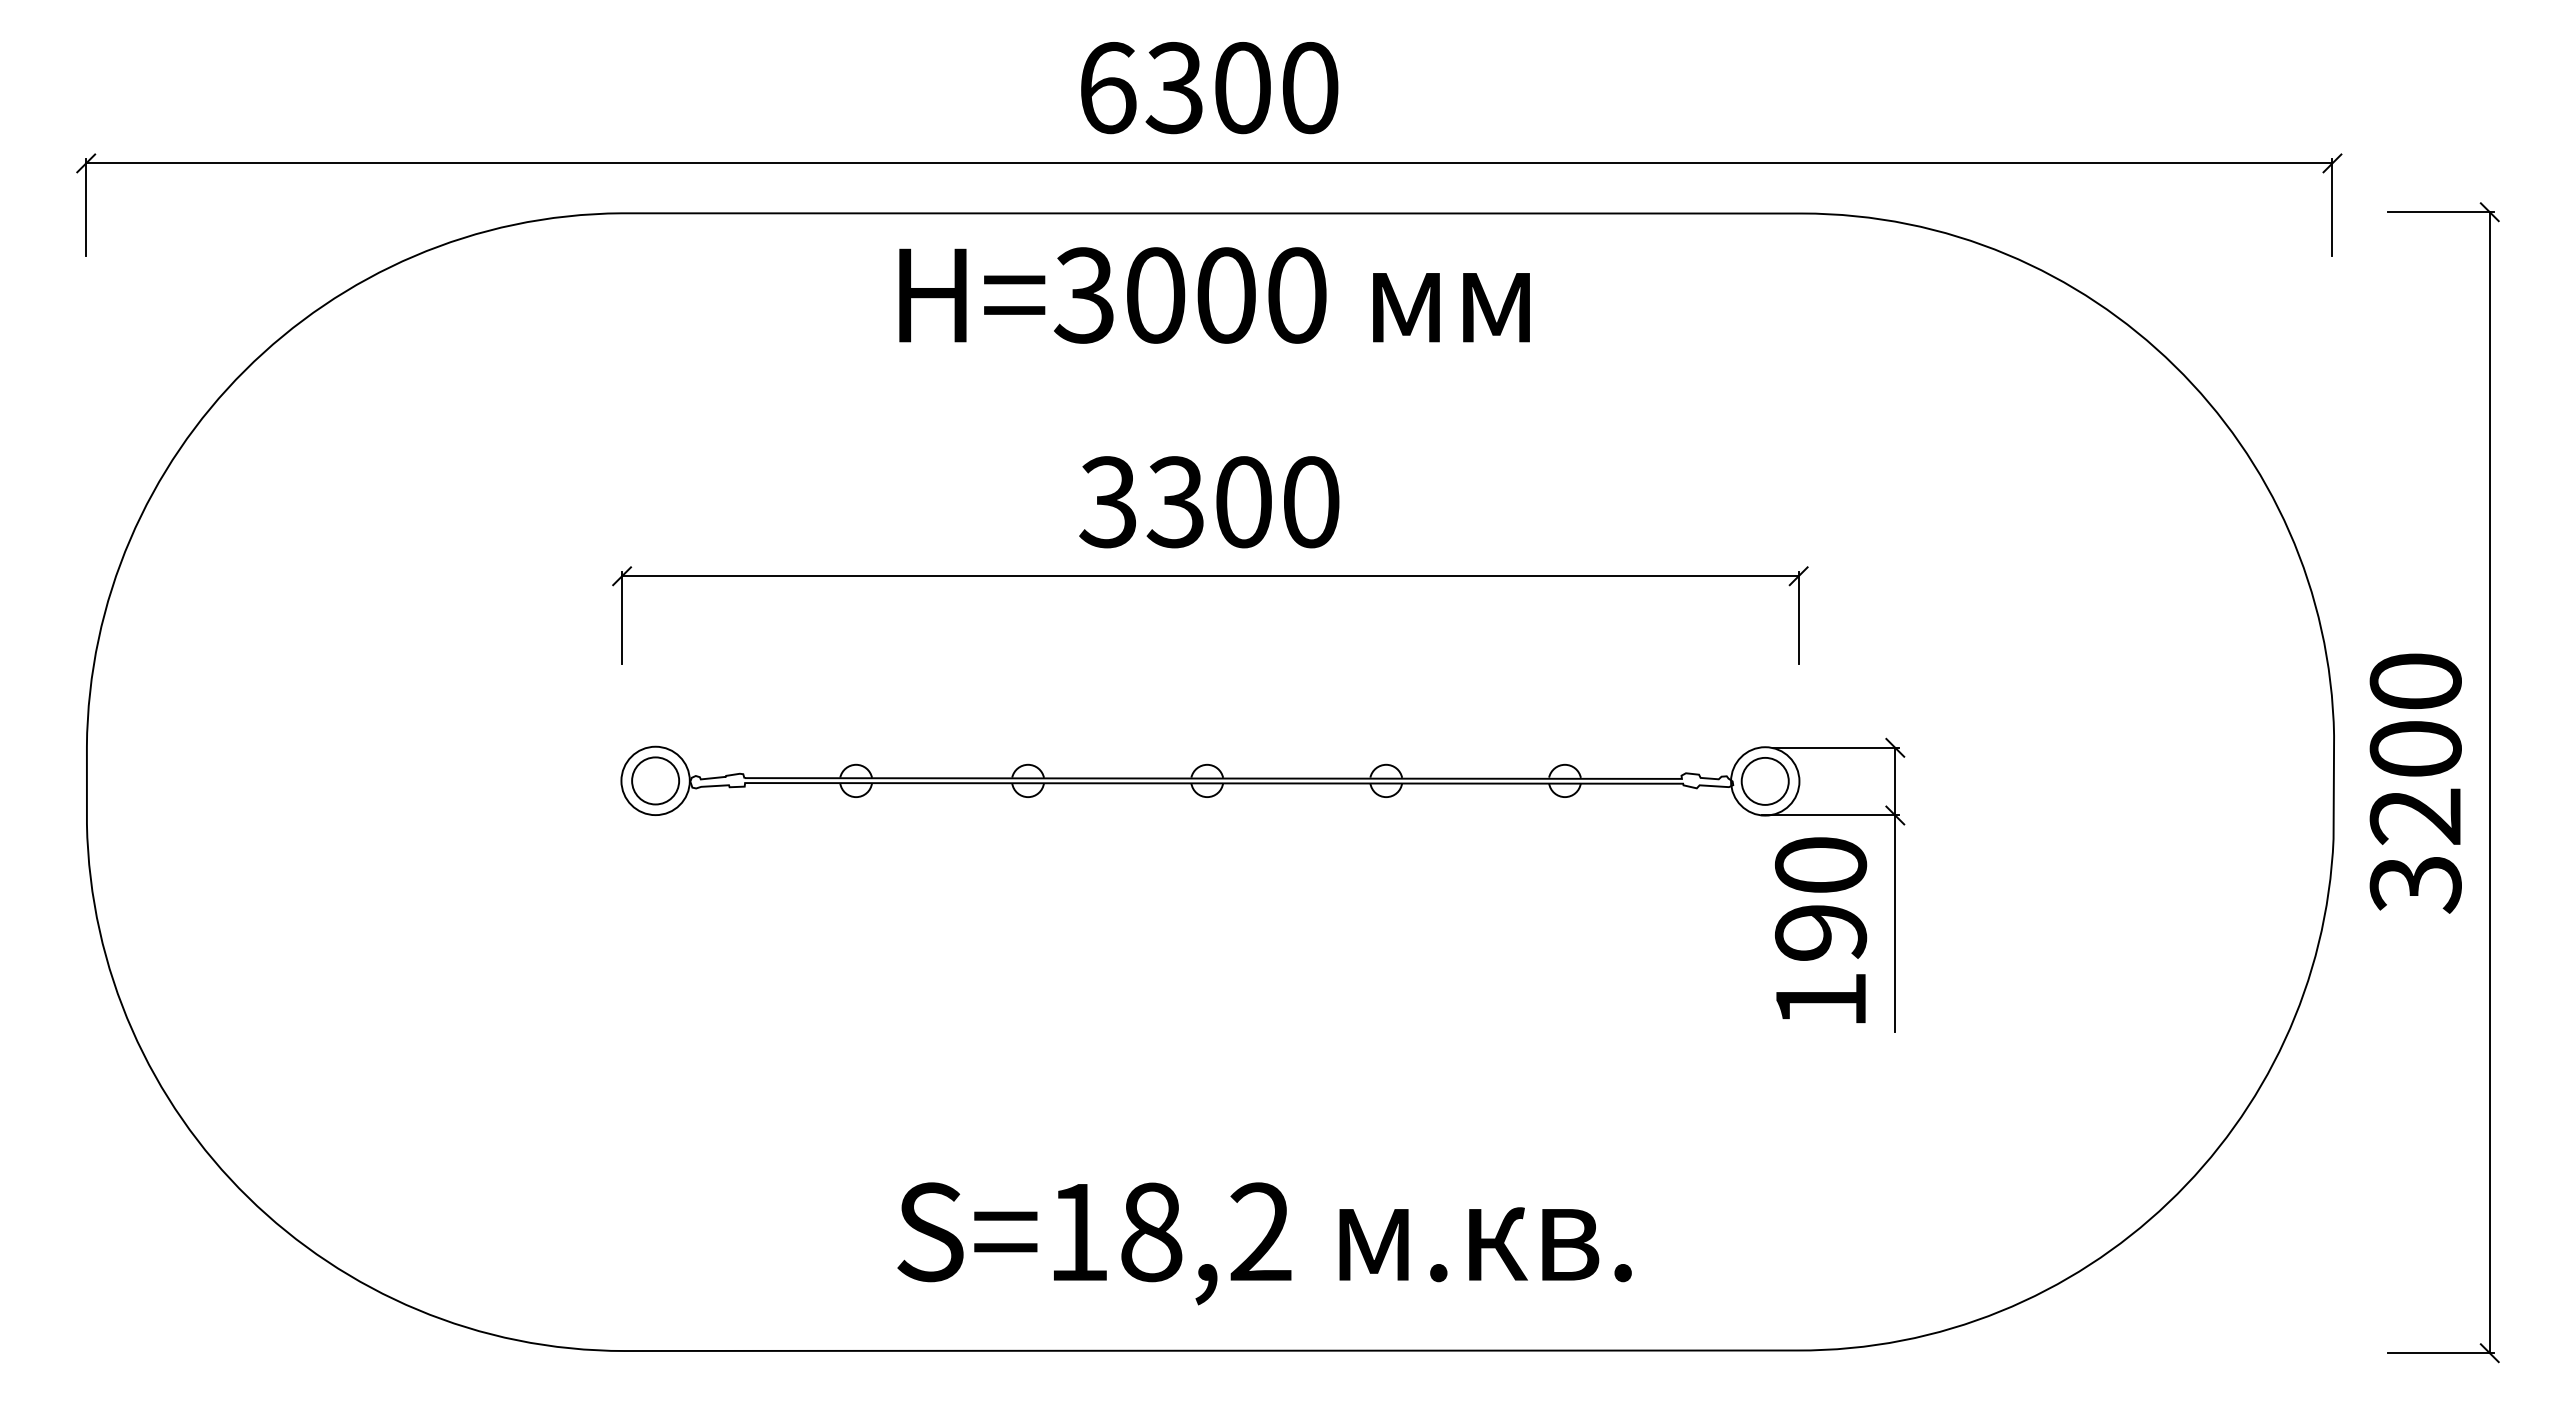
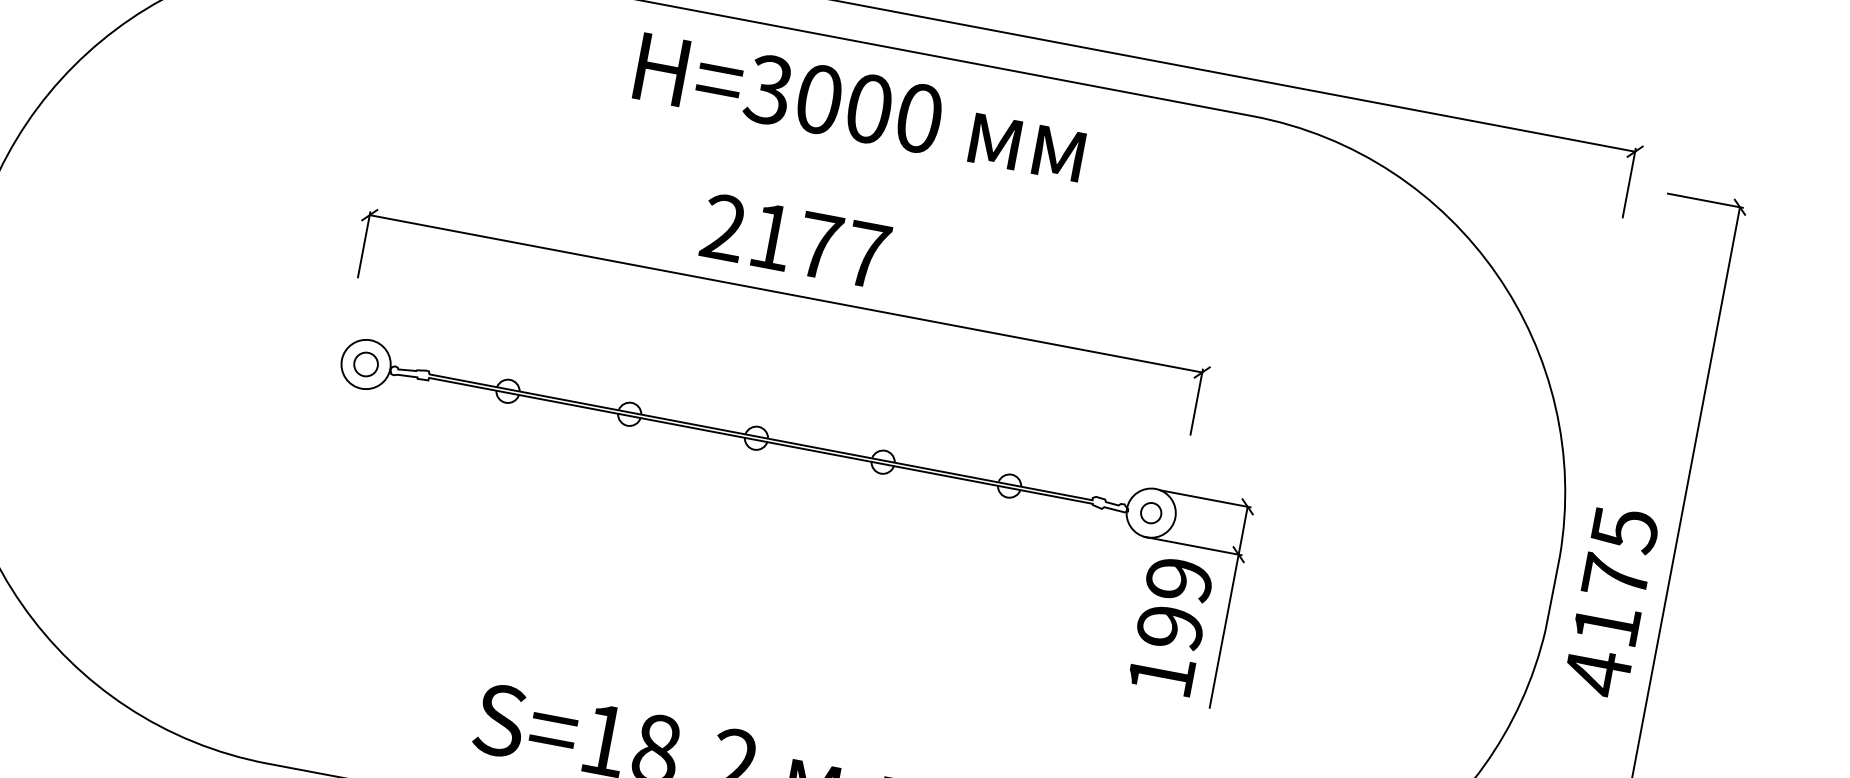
text: (1214, 295) -> (860, 107), moved
text: (1209, 502) -> (795, 241), 3300 -> 2177
circle: (655, 780) -> (366, 364), size x0.7
circle: (1764, 780) -> (1150, 512), size x0.6
text: (2415, 784) -> (1610, 602), 3200 -> 4175
text: (1820, 865) -> (1179, 580), 190 -> 199

